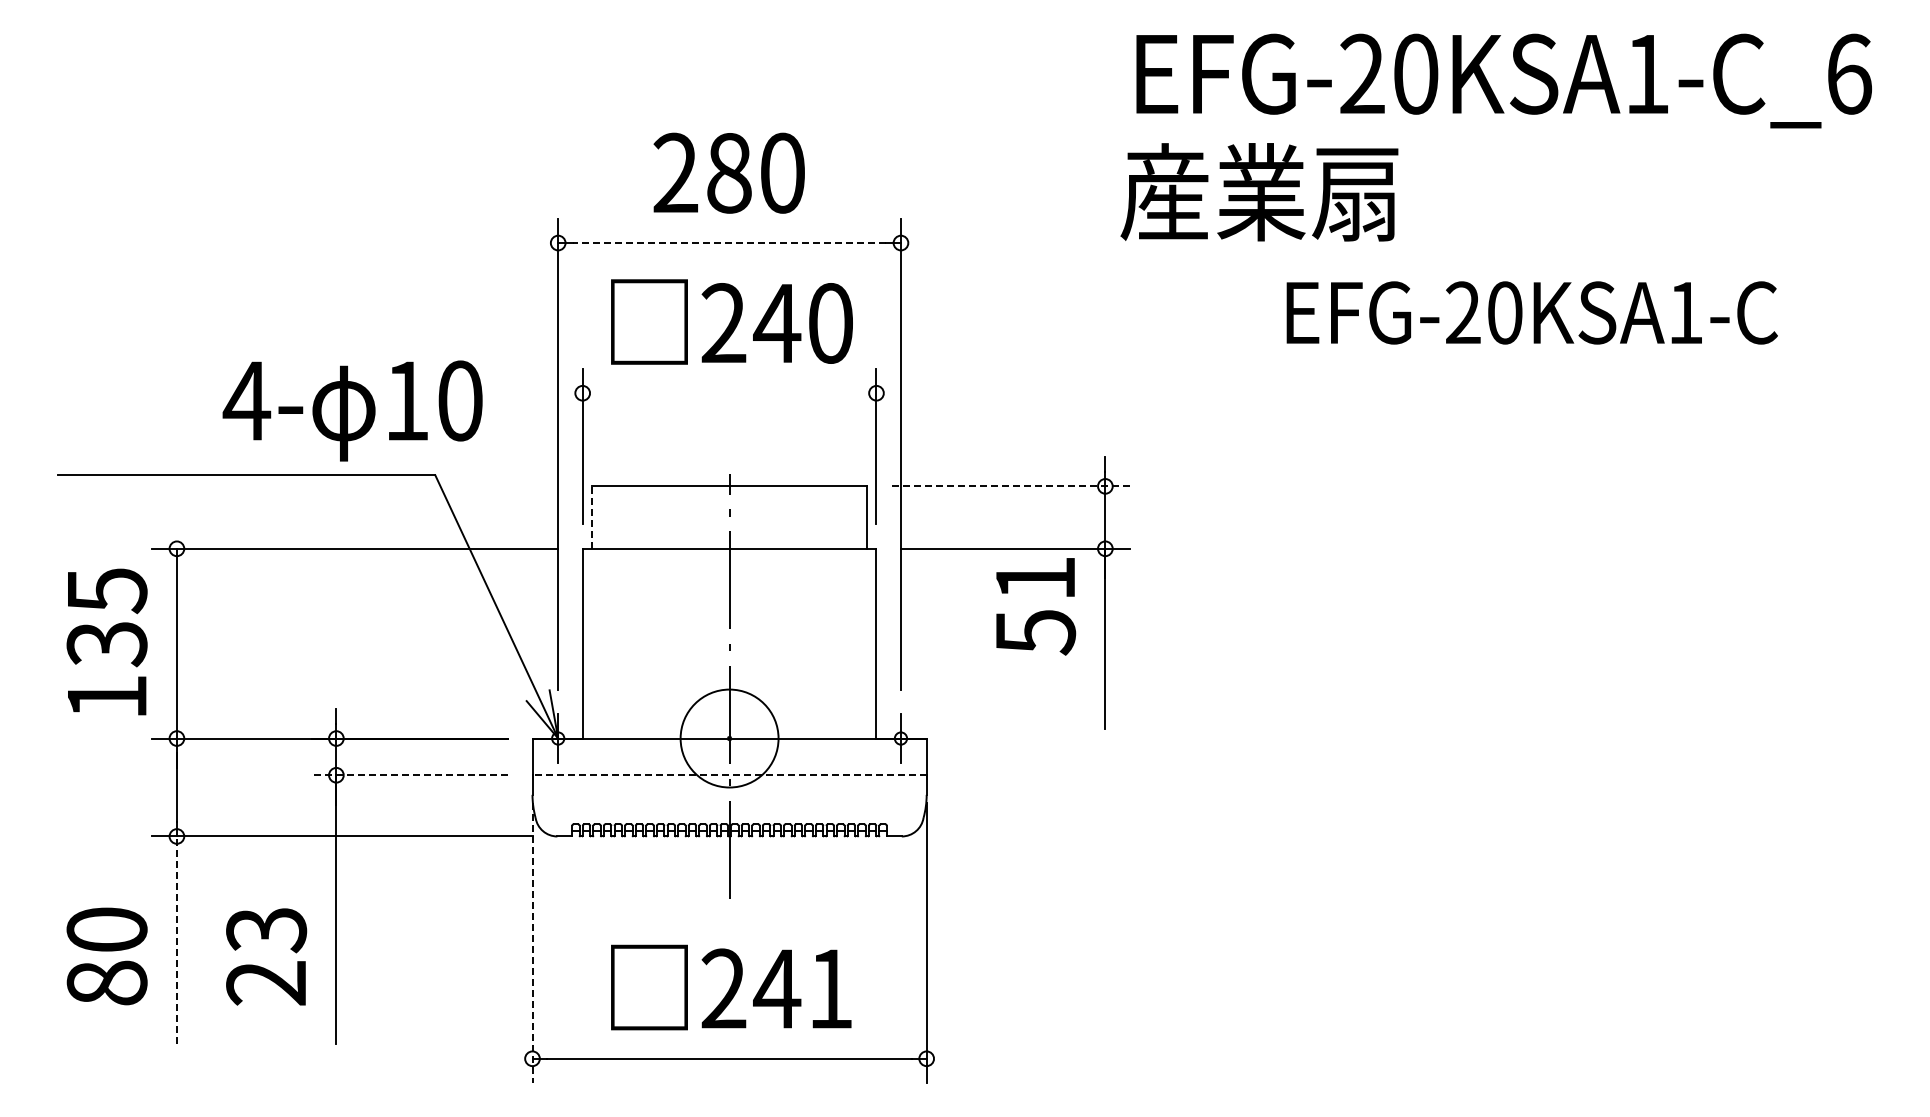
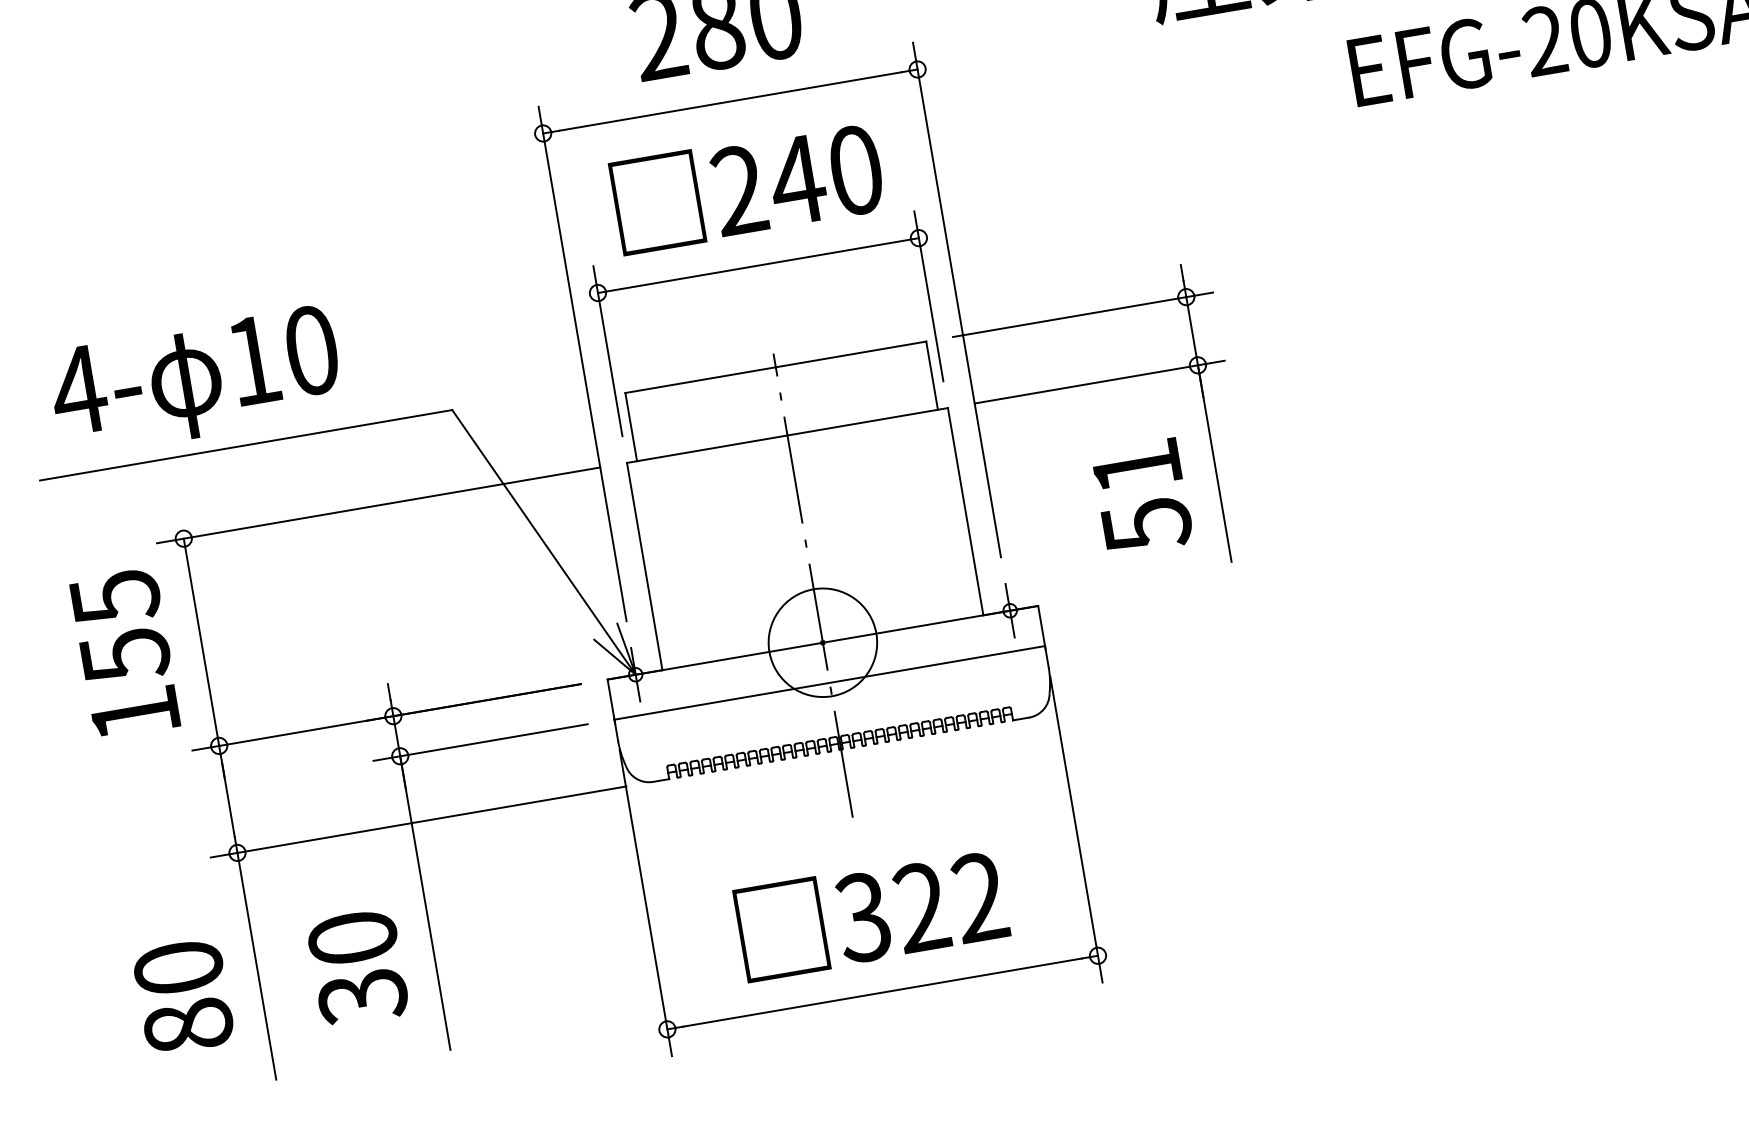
line: (729, 243) -> (730, 102), dashed -> solid
line: (729, 393) -> (758, 265), added
text: (352, 410) -> (195, 381), moved
line: (1011, 486) -> (1083, 314), dashed -> solid
line: (591, 517) -> (630, 427), dashed -> solid
text: (1036, 606) -> (1143, 496), moved
text: (106, 644) -> (124, 656), 135 -> 155
line: (409, 775) -> (480, 742), dashed -> solid
line: (729, 775) -> (829, 683), dashed -> solid
line: (176, 940) -> (256, 966), dashed -> solid
line: (532, 943) -> (645, 903), dashed -> solid
text: (266, 956) -> (357, 967), 23 -> 30
text: (776, 988) -> (920, 907), 241 -> 322

